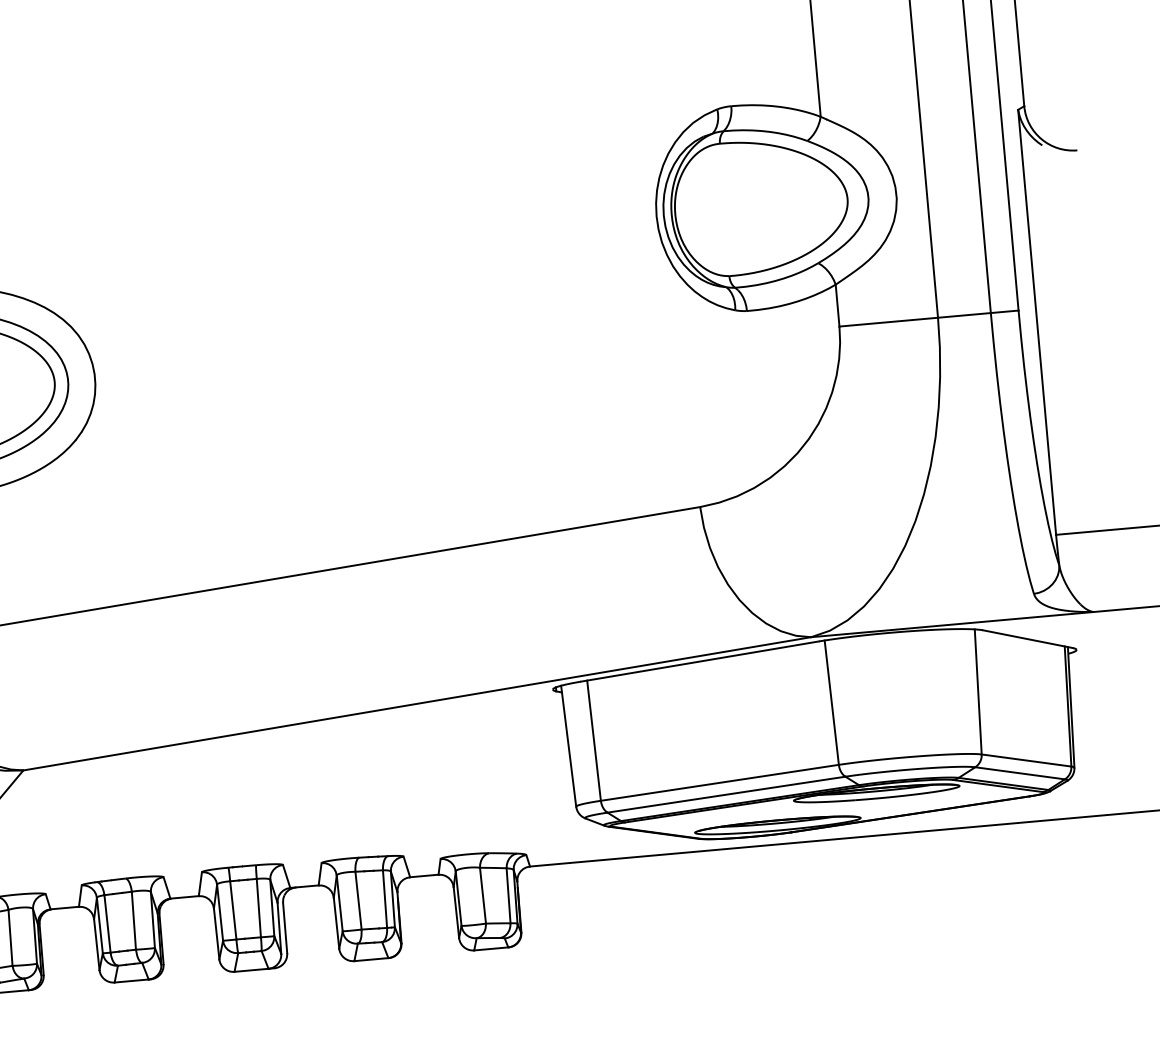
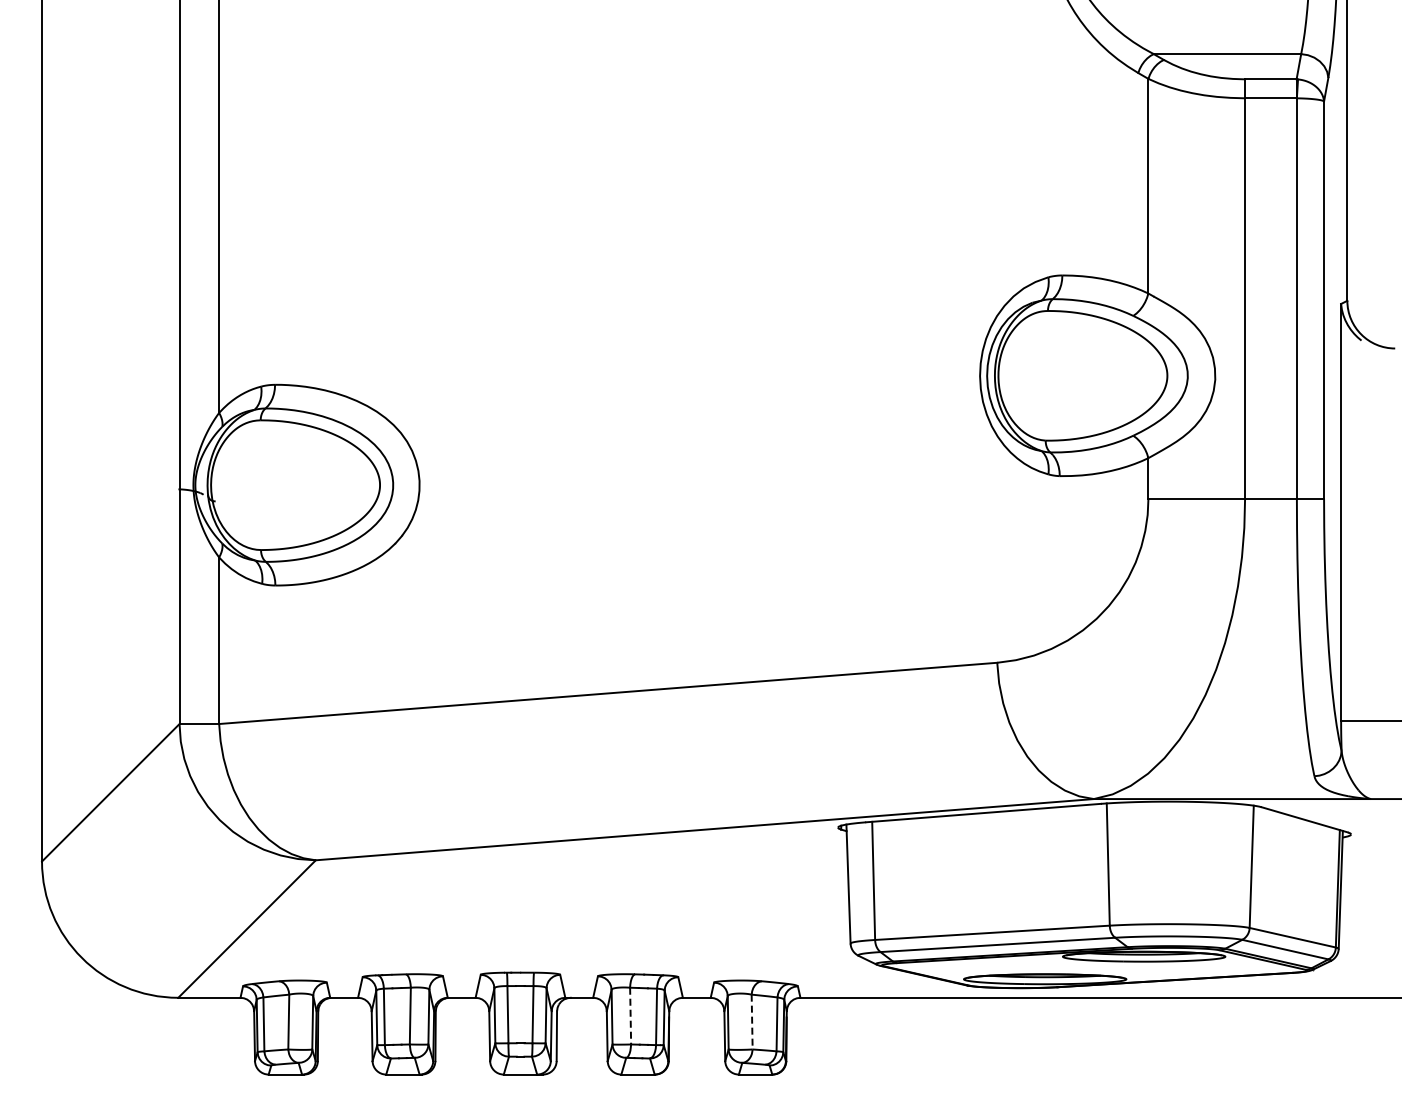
line: (483, 896) -> (752, 1022), solid -> dashed
line: (358, 901) -> (630, 1016), solid -> dashed

